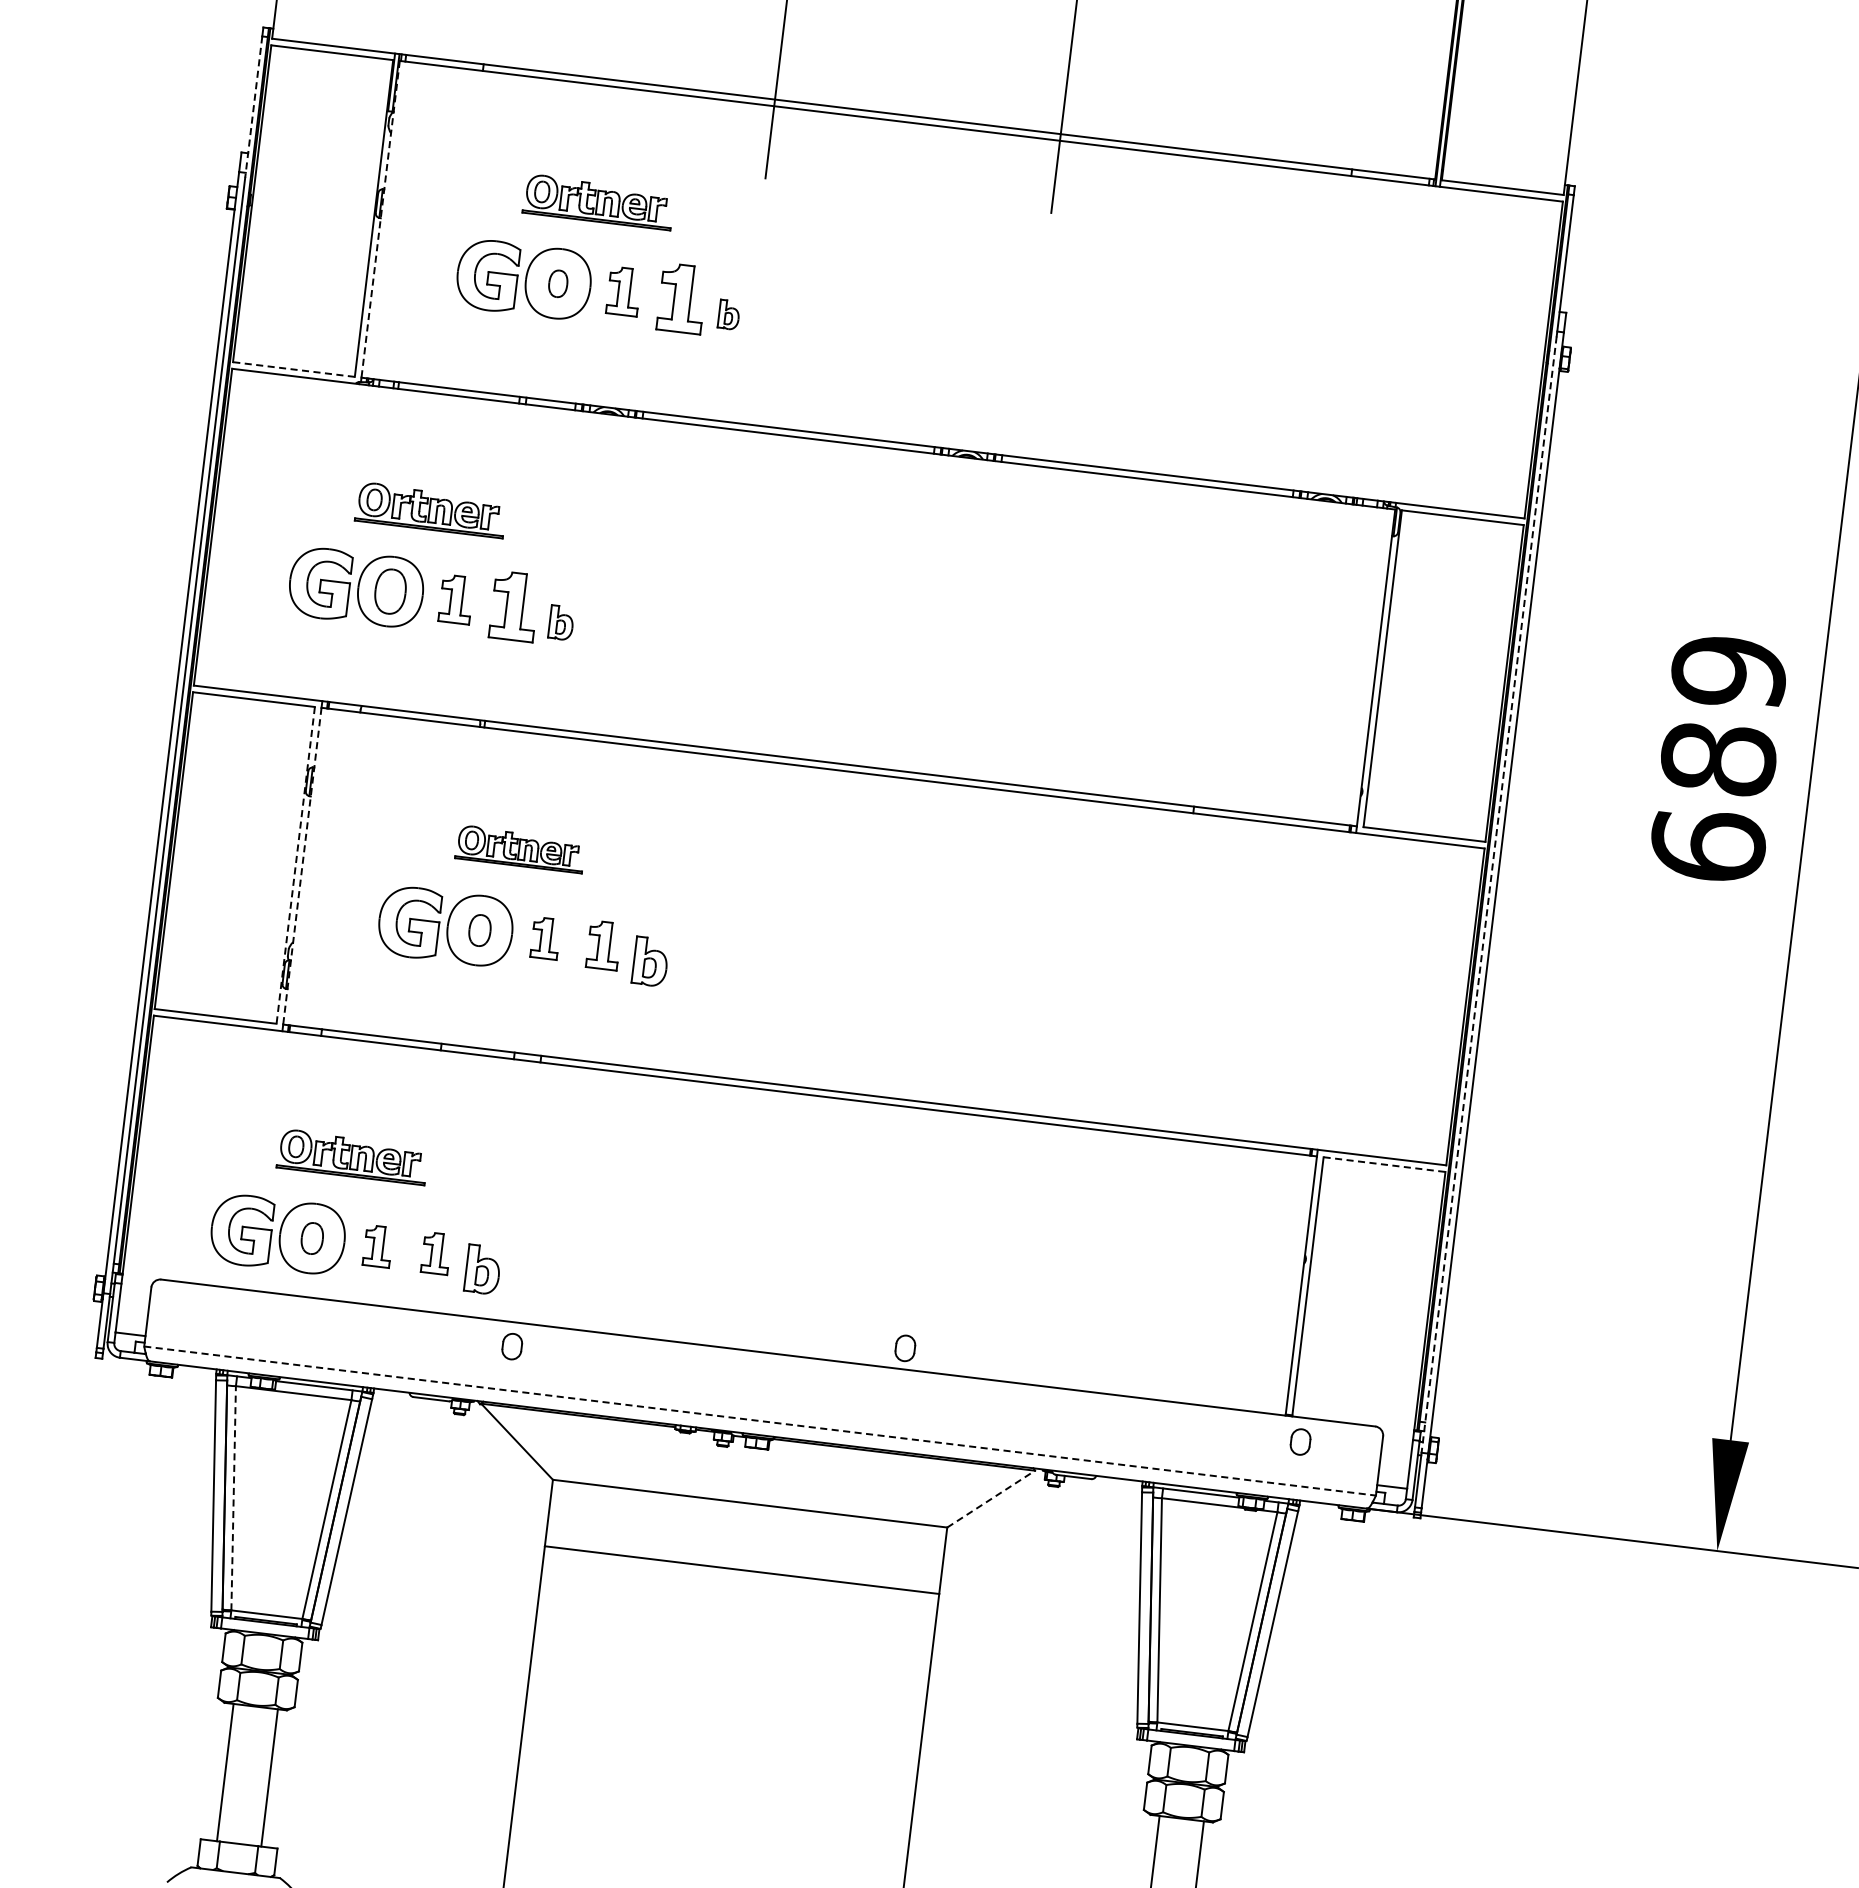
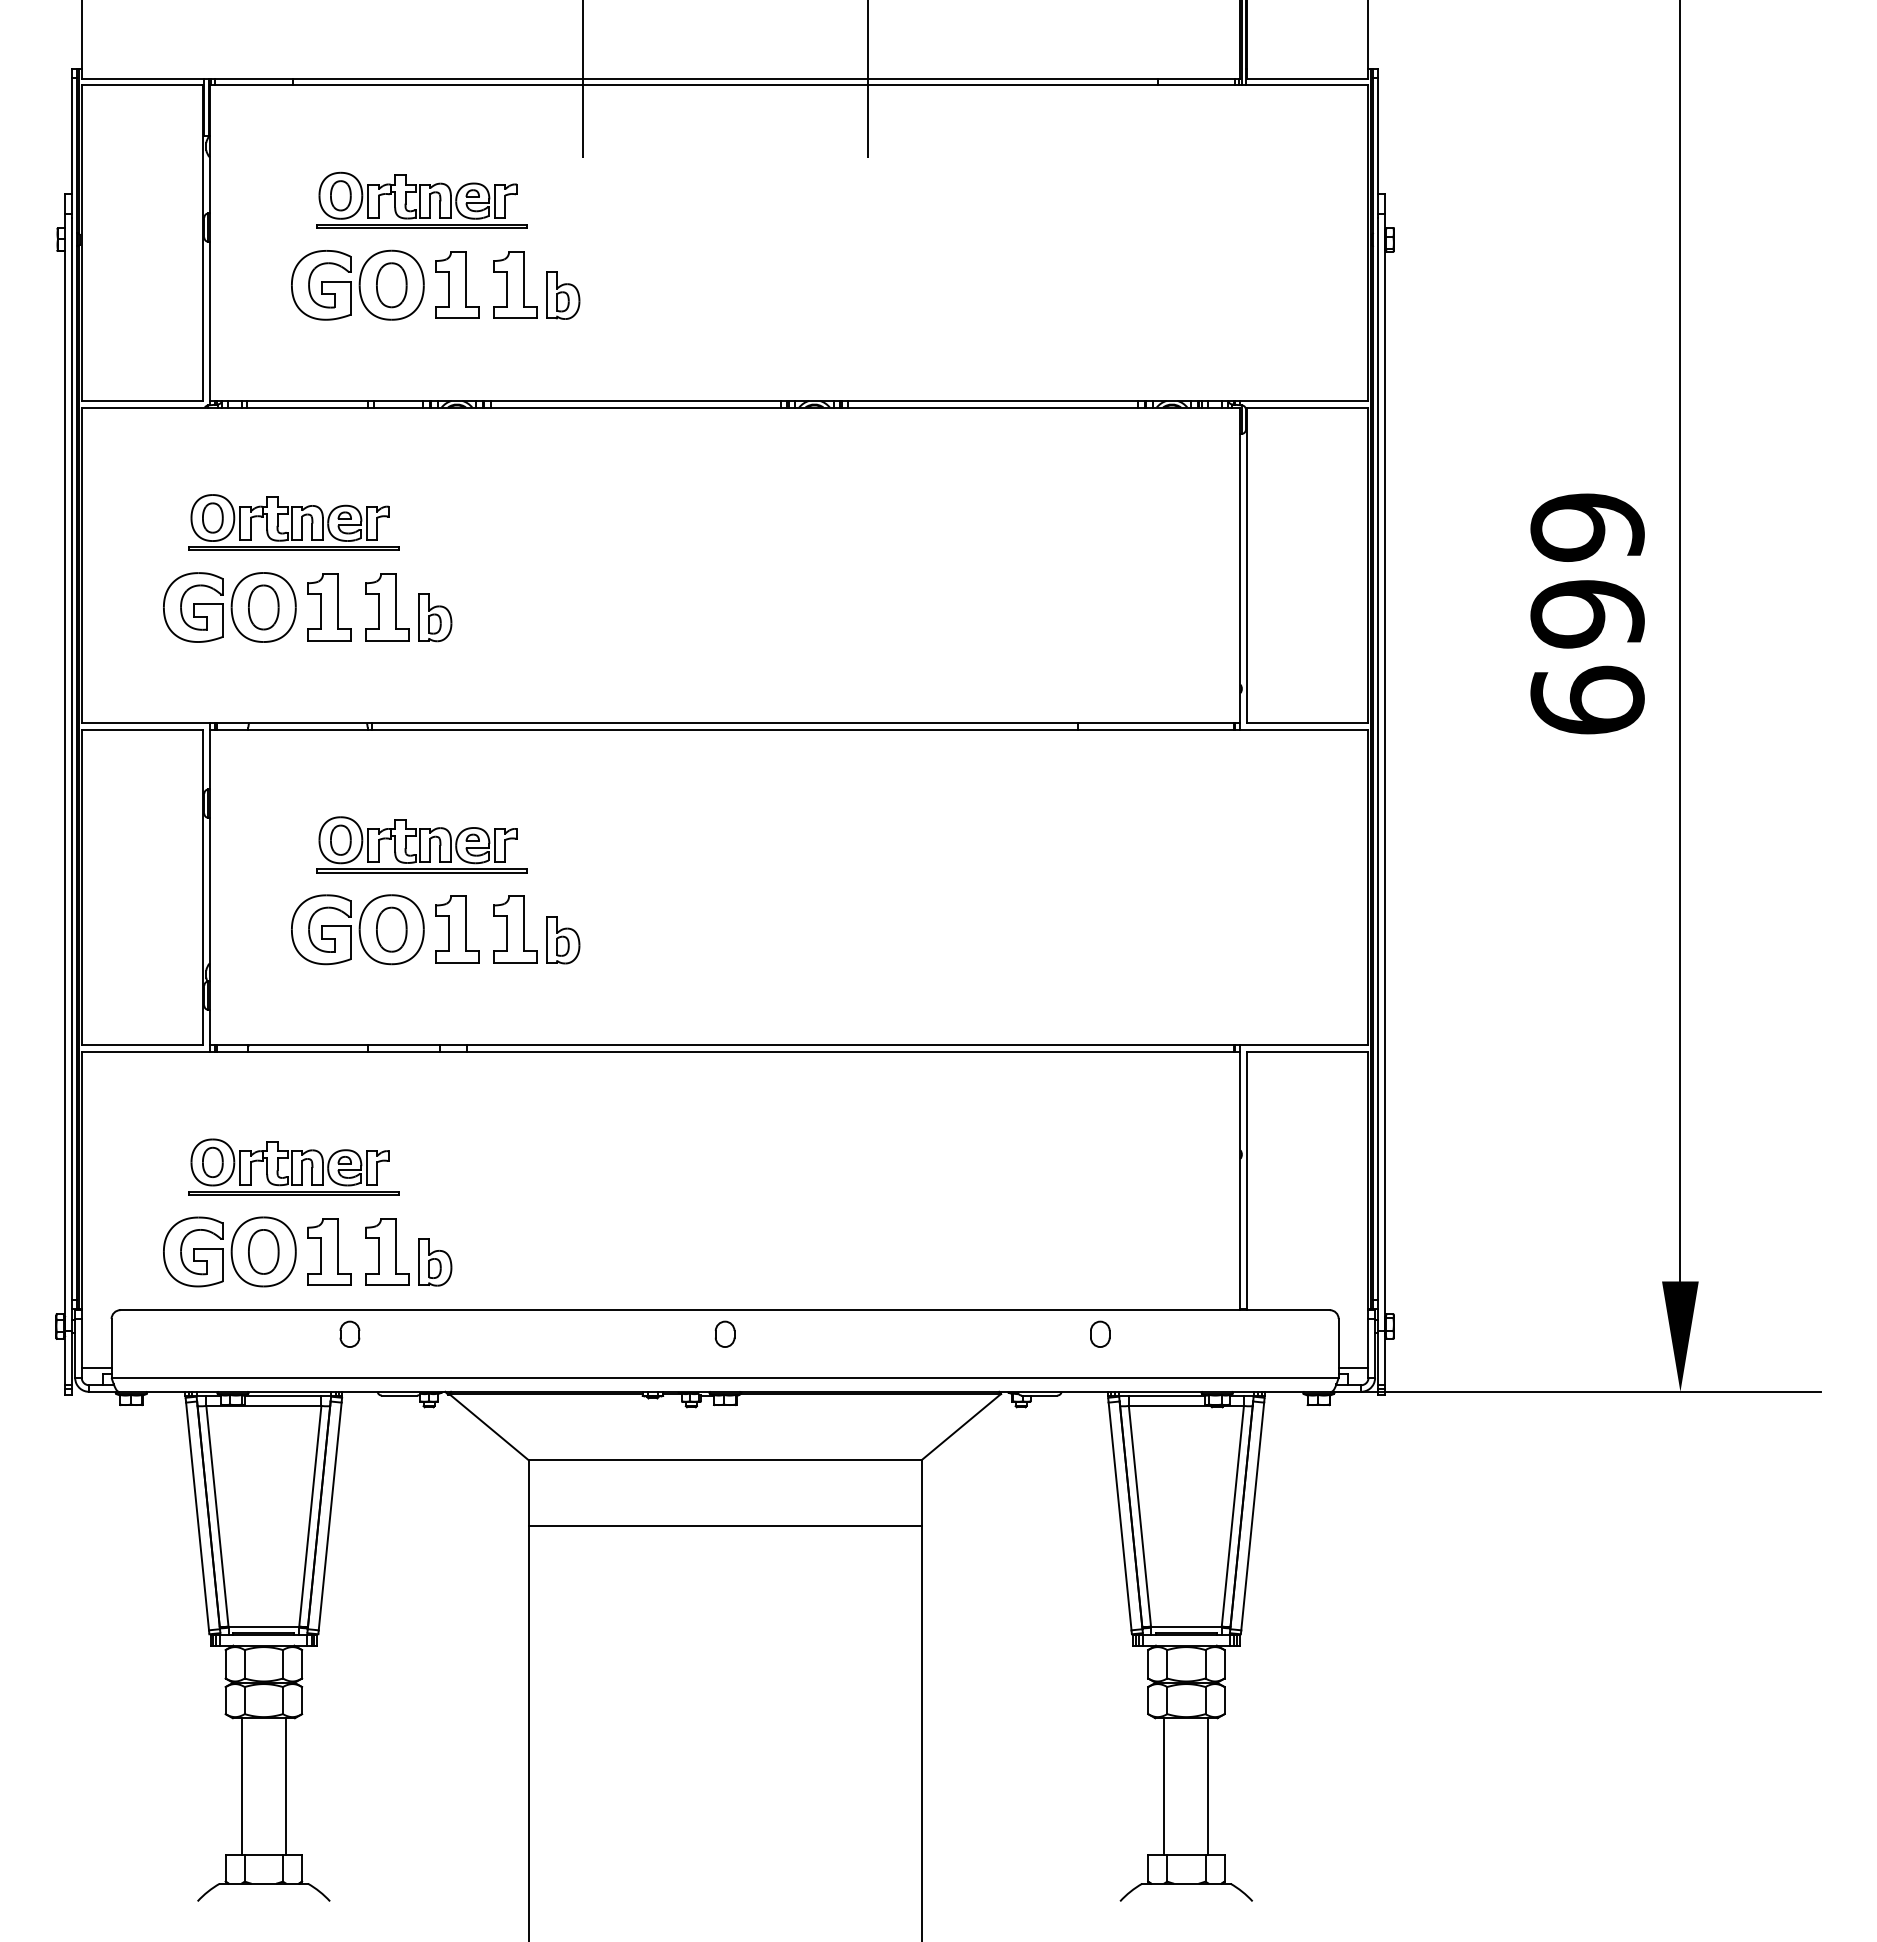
line: (253, 107) -> (71, 148), dashed -> solid
part: (598, 201) -> (421, 199), size x1.43
line: (380, 219) -> (209, 243), dashed -> solid
part: (557, 283) -> (391, 285), size x1.67
part: (624, 290) -> (457, 284), size x1.43
part: (729, 314) -> (563, 295), size x1.67
line: (293, 369) -> (142, 400), dashed -> solid
part: (430, 509) -> (293, 522), size x1.43
part: (456, 599) -> (329, 607), size x1.43
part: (561, 622) -> (435, 617), size x1.43
text: (1718, 759) -> (1587, 614), 689 -> 699
part: (520, 848) -> (421, 844), size x1.67
line: (296, 865) -> (203, 887), dashed -> solid
line: (302, 866) -> (209, 887), dashed -> solid
line: (1489, 894) -> (1378, 774), dashed -> solid
part: (479, 930) -> (391, 929), size x1.43
part: (545, 938) -> (457, 929), size x1.67
part: (604, 945) -> (515, 929), size x1.43
part: (352, 1156) -> (293, 1166), size x1.43
line: (1384, 1164) -> (1307, 1051), dashed -> solid
part: (312, 1238) -> (263, 1251), size x1.43
part: (378, 1246) -> (329, 1251), size x1.67
part: (436, 1253) -> (387, 1251), size x1.67
part: (511, 1345) -> (349, 1333), moved
part: (904, 1347) -> (724, 1333), moved
line: (760, 1420) -> (725, 1377), dashed -> solid
part: (1300, 1441) -> (1100, 1333), moved
line: (233, 1498) -> (217, 1516), dashed -> solid
line: (991, 1499) -> (961, 1427), dashed -> solid

